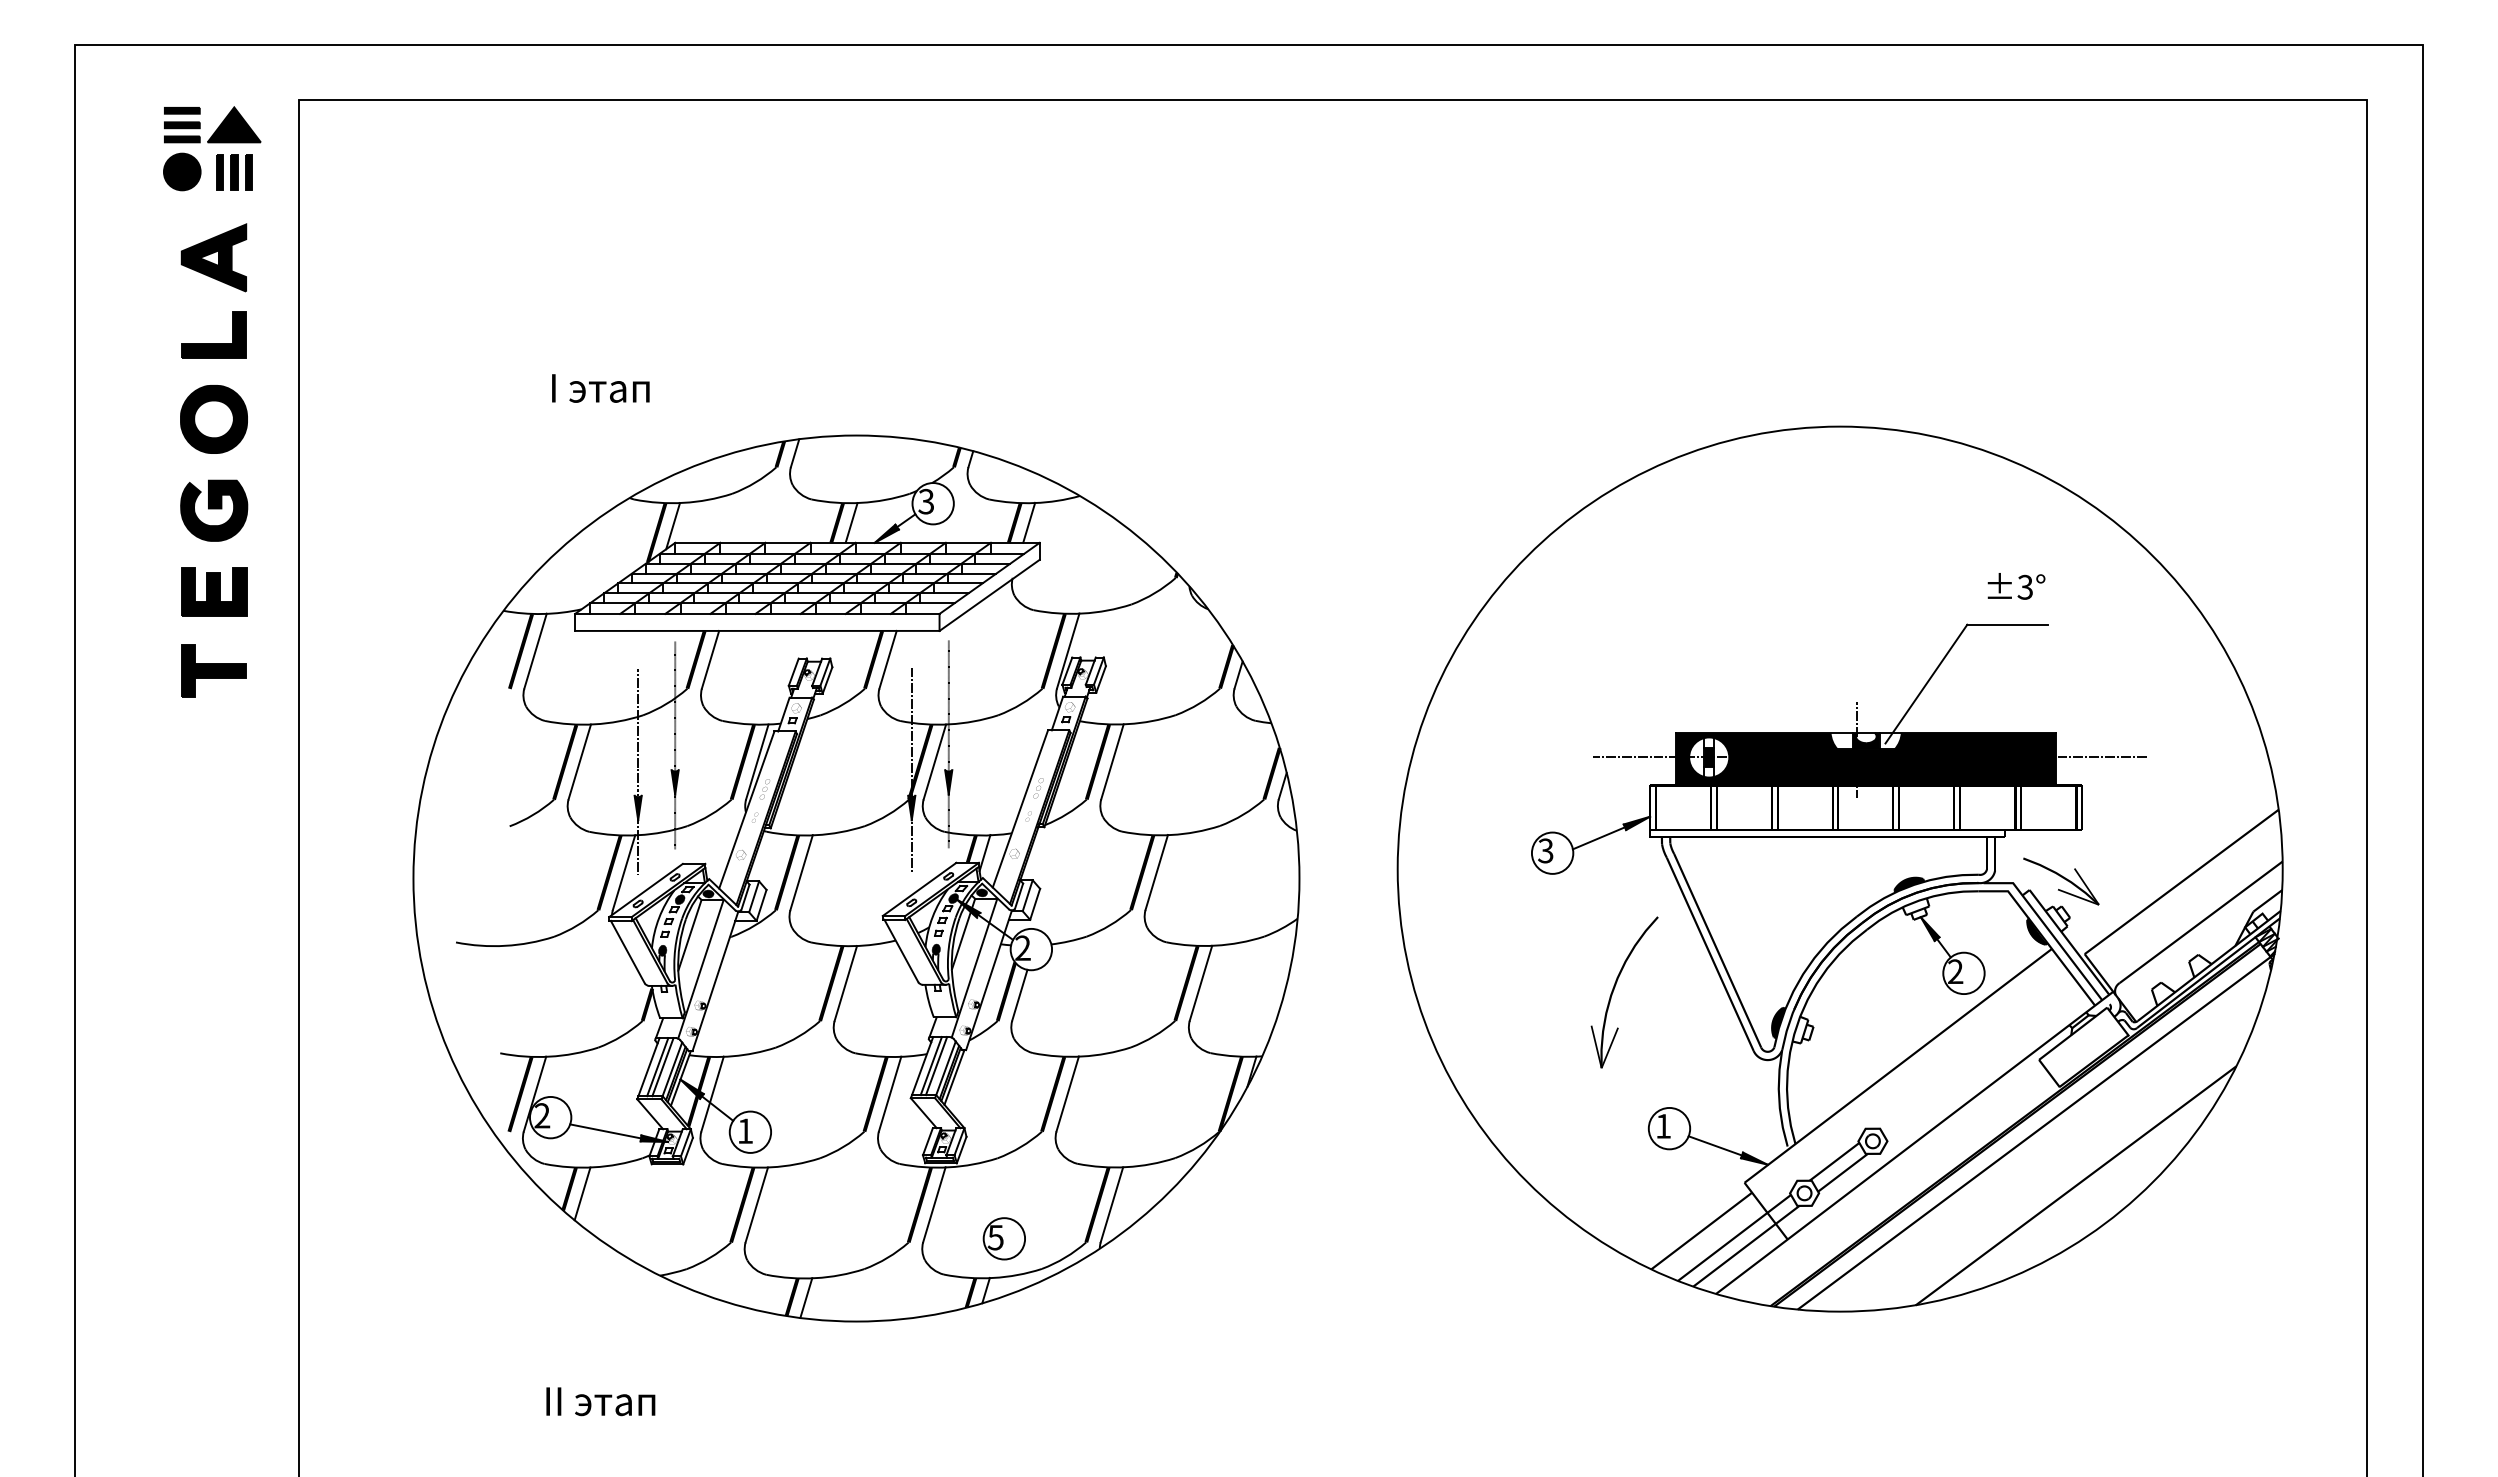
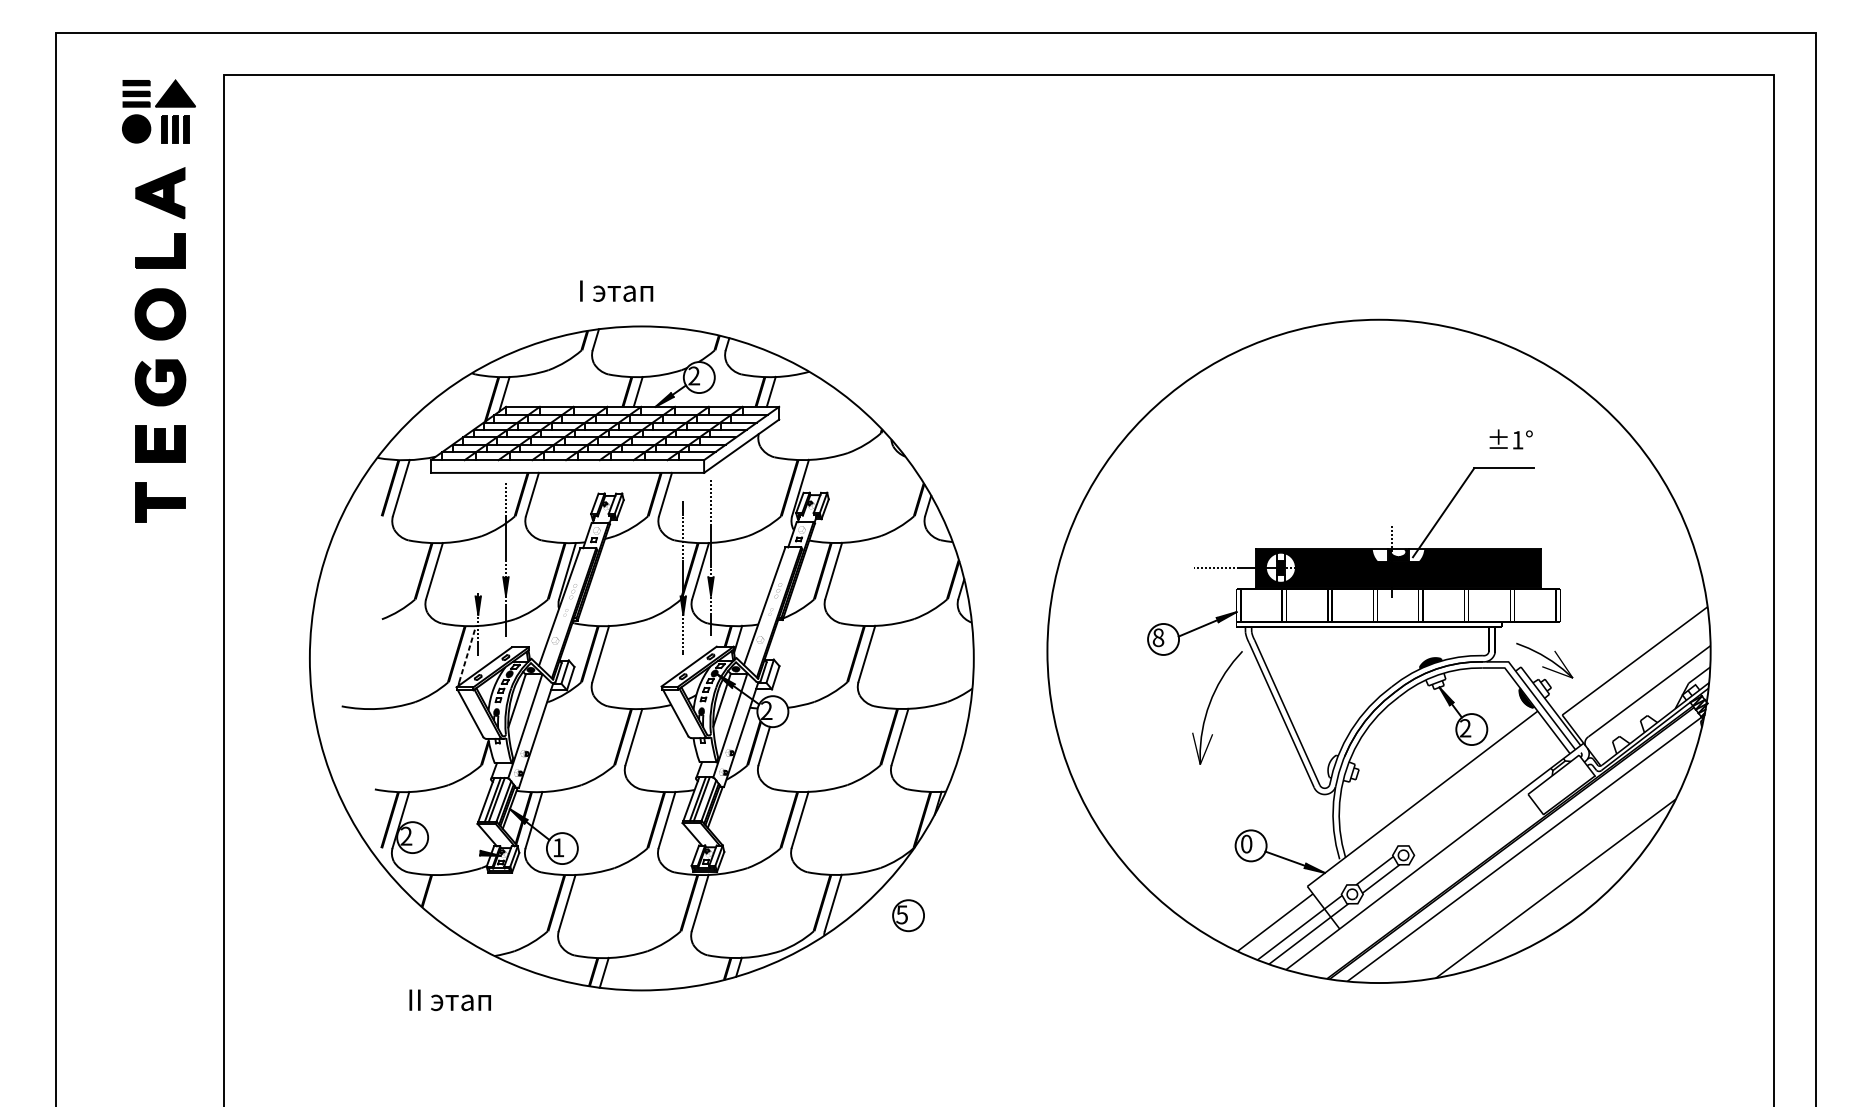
text: (600, 388) -> (616, 291), moved
text: (926, 501) -> (694, 375), 3 -> 2
text: (2024, 586) -> (1517, 439), ±3° -> ±1°
line: (638, 730) -> (478, 547), removed
line: (2098, 757) -> (1572, 567), removed
text: (1545, 850) -> (1158, 637), 3 -> 8
line: (624, 872) -> (467, 653), solid -> dashed
part: (1614, 990) -> (1209, 706), moved
fill: (1778, 1022) -> (1332, 766), removed
text: (1663, 1125) -> (1246, 843), 1 -> 0
line: (605, 1131) -> (453, 848), removed
line: (582, 1193) -> (436, 894), removed
part: (1003, 1238) -> (907, 915), moved
text: (600, 1401) -> (450, 1000), moved

